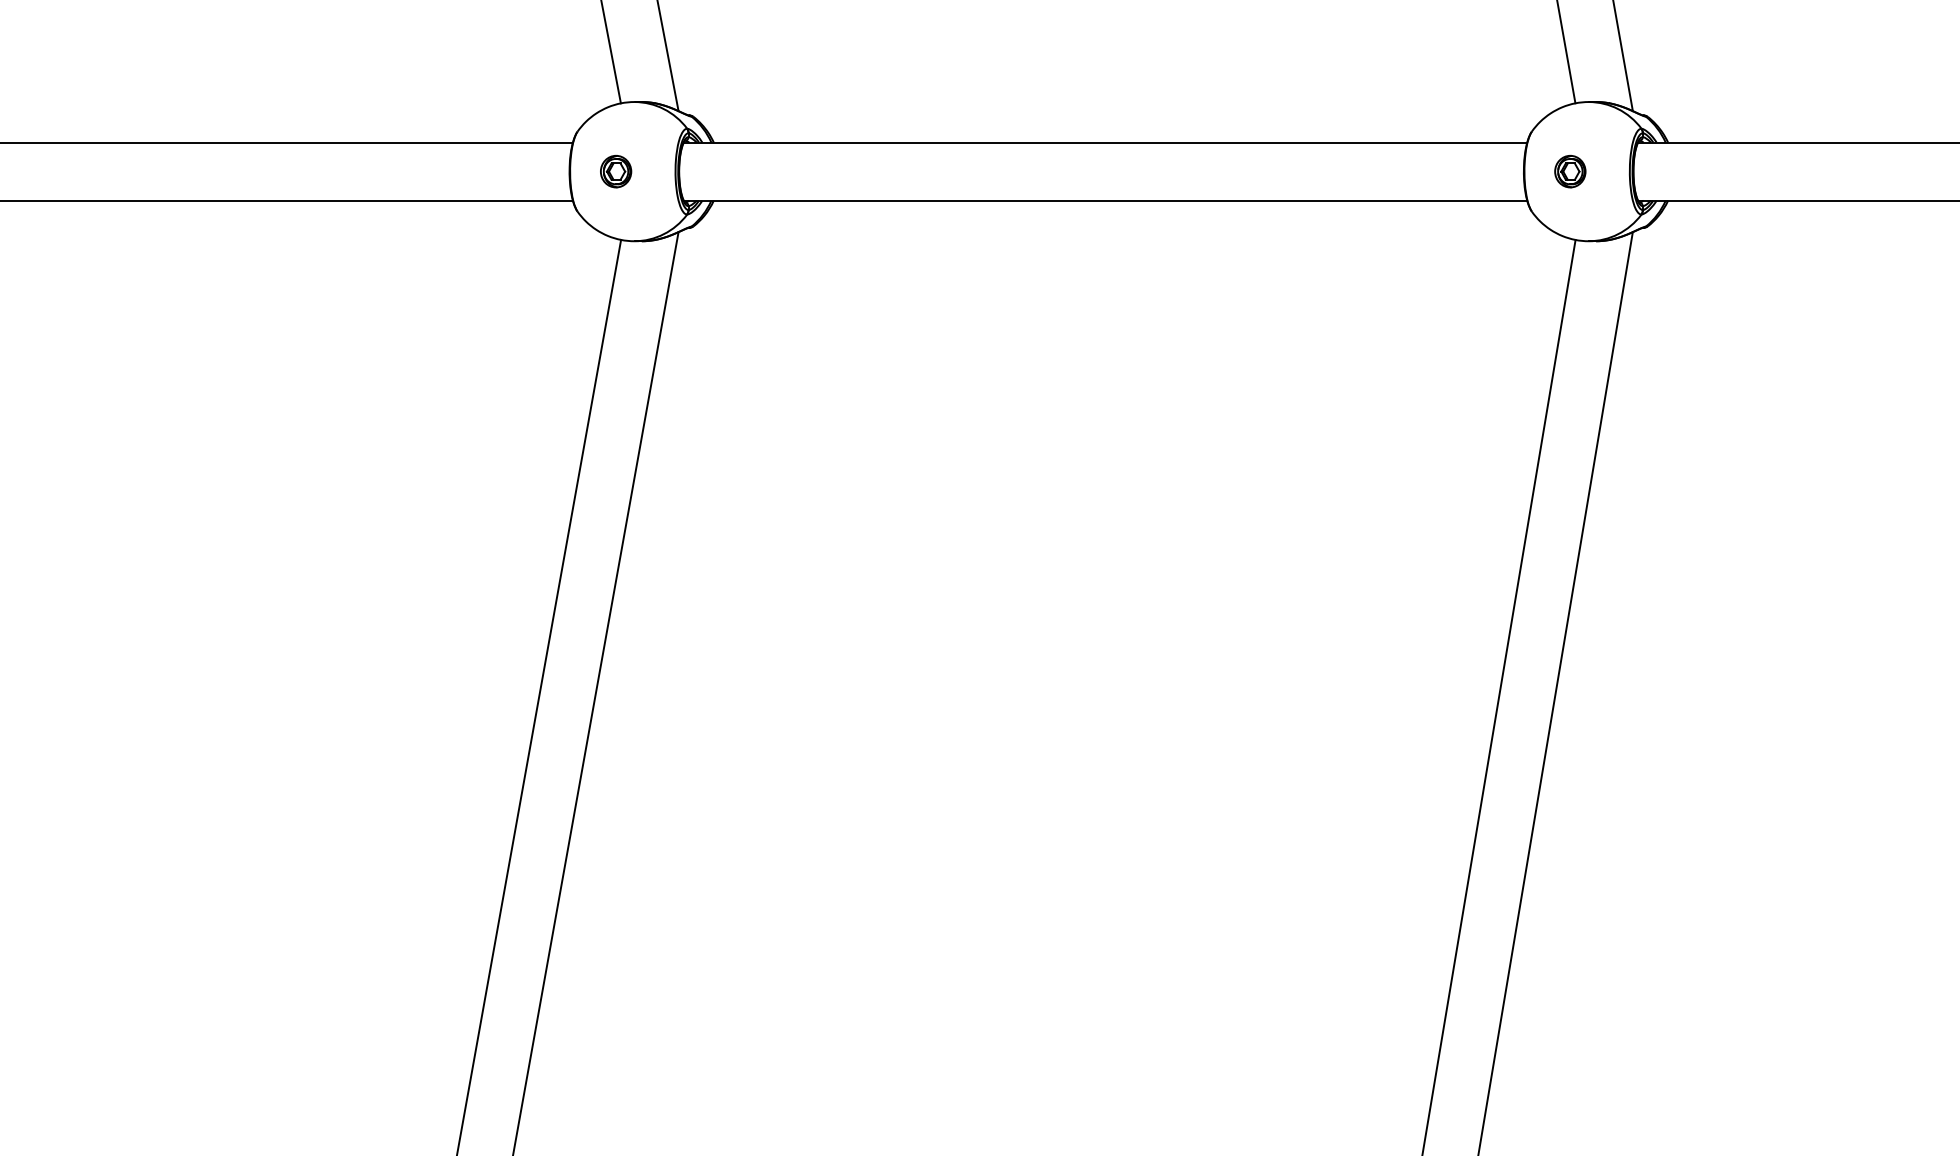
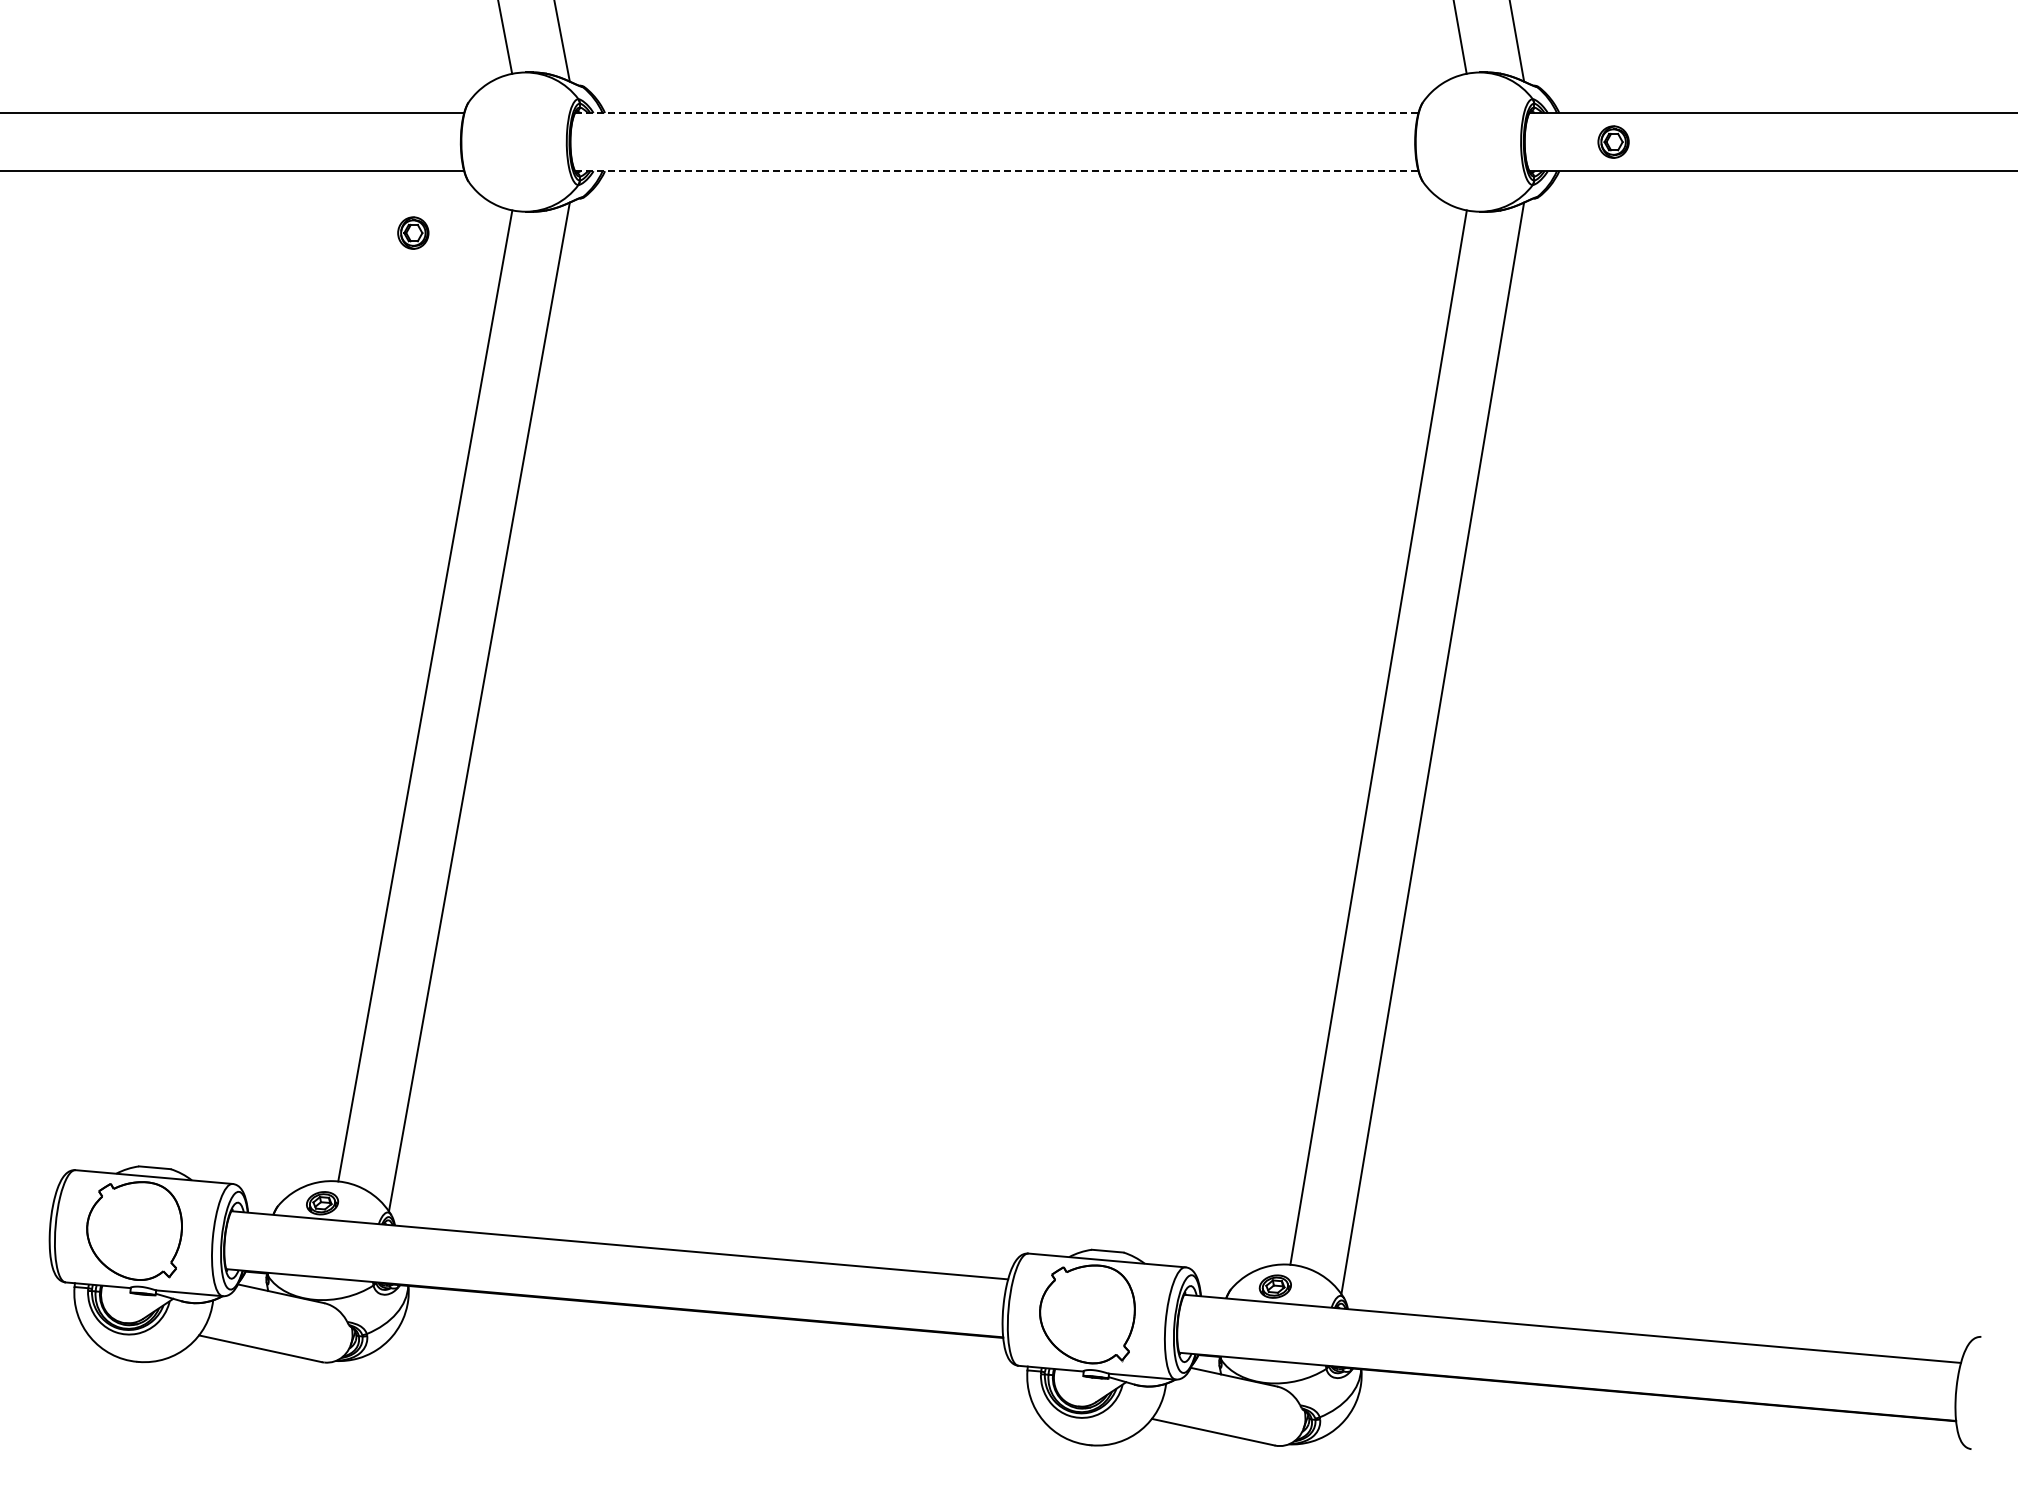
line: (1105, 143) -> (996, 113), solid -> dashed
part: (616, 171) -> (413, 232), moved
part: (1570, 171) -> (1613, 141), moved
line: (1105, 201) -> (996, 171), solid -> dashed

